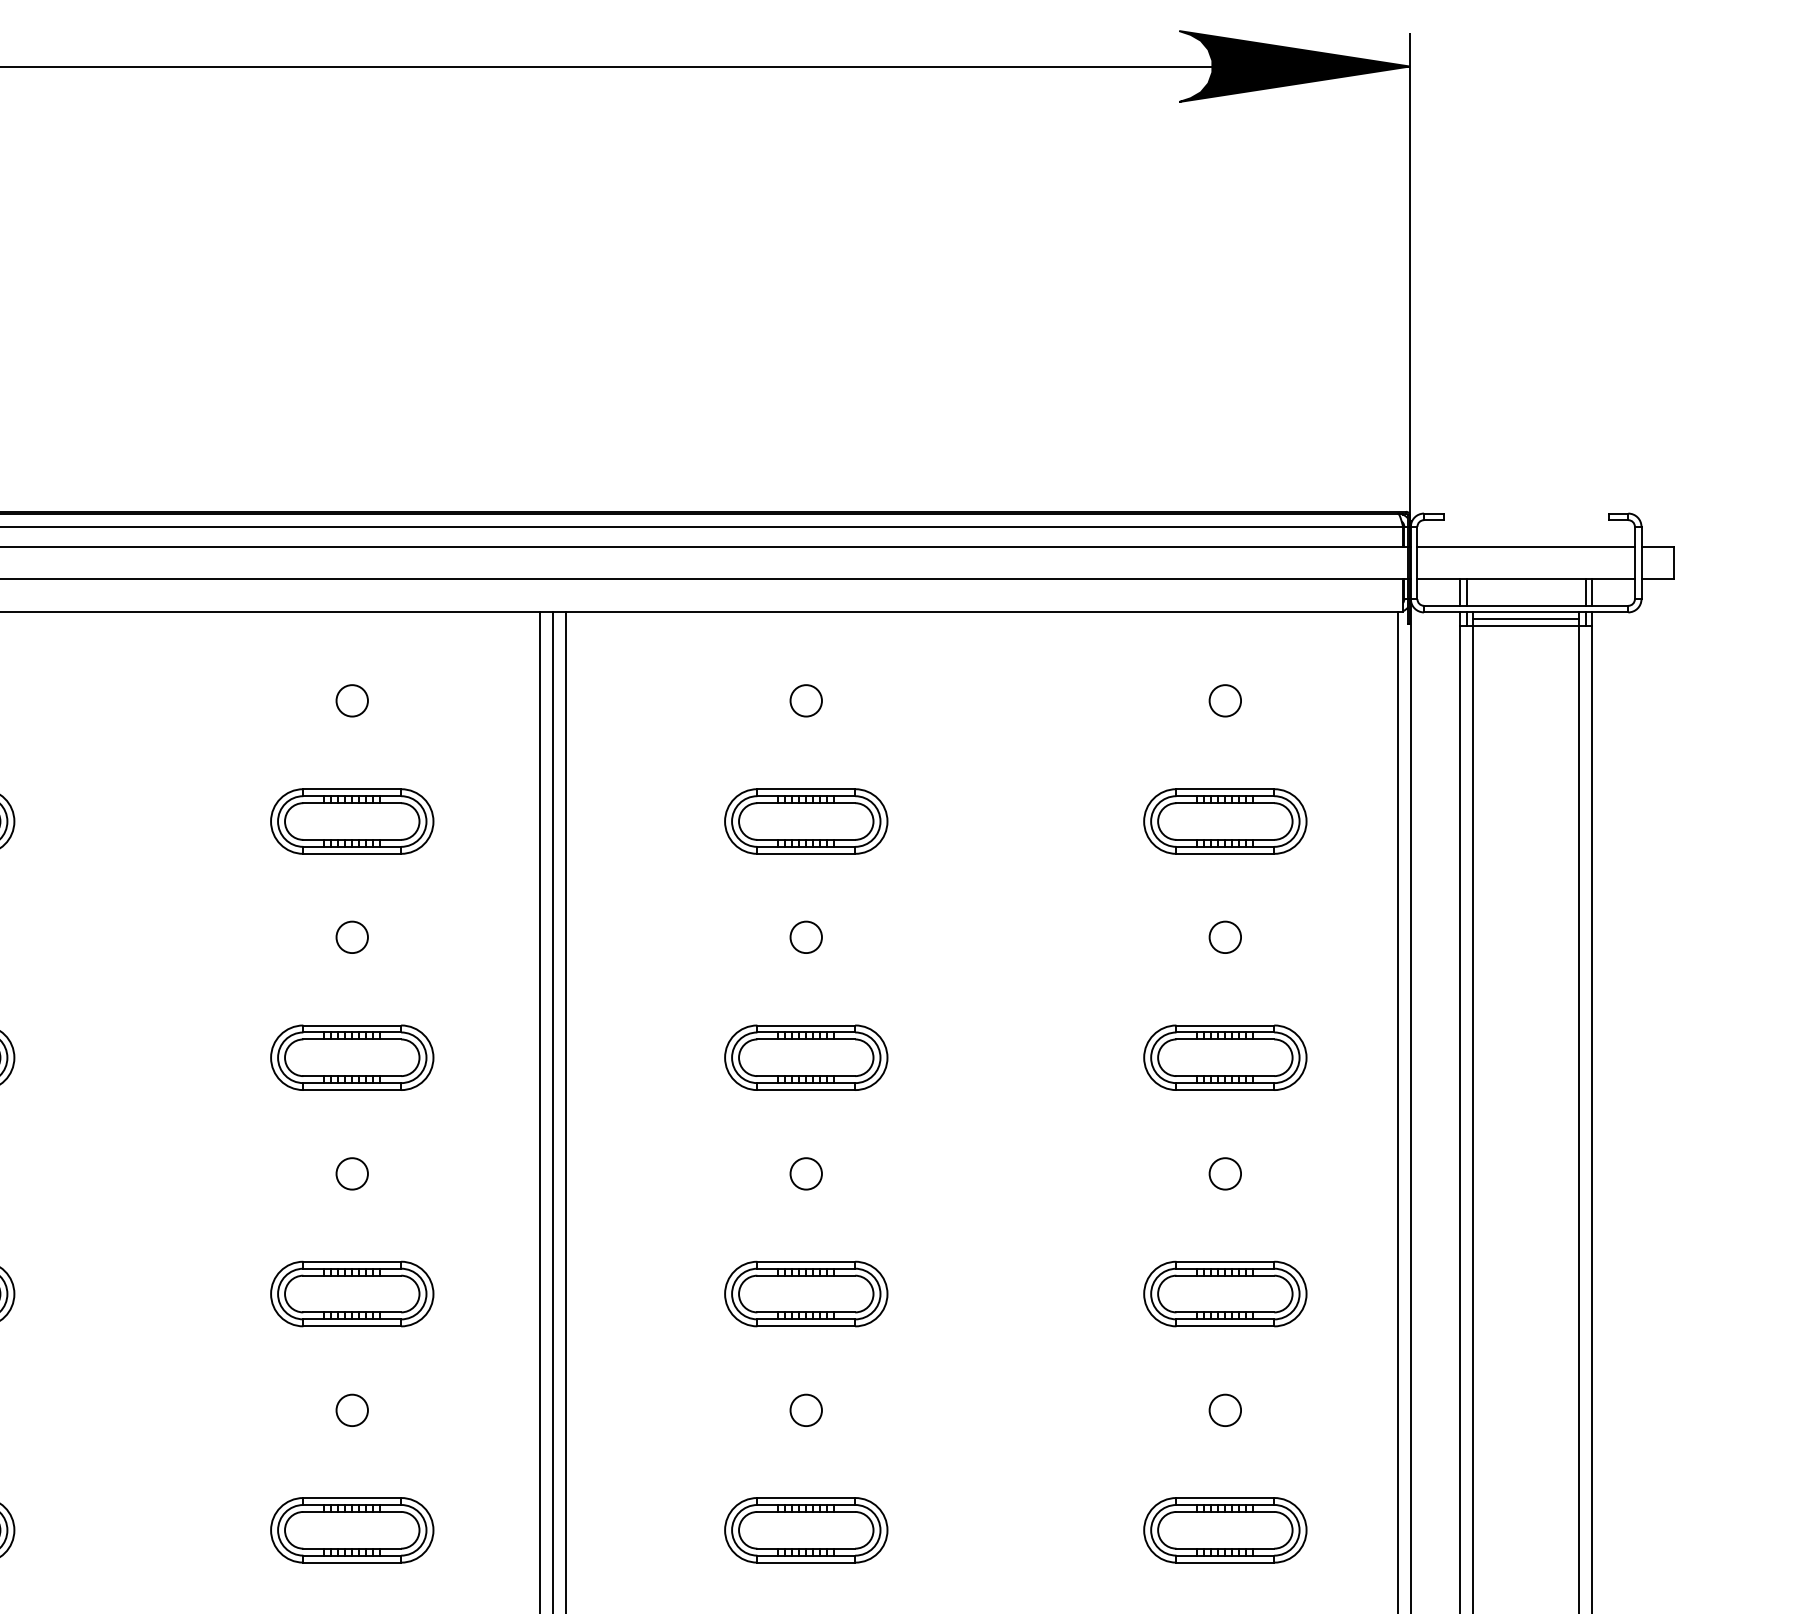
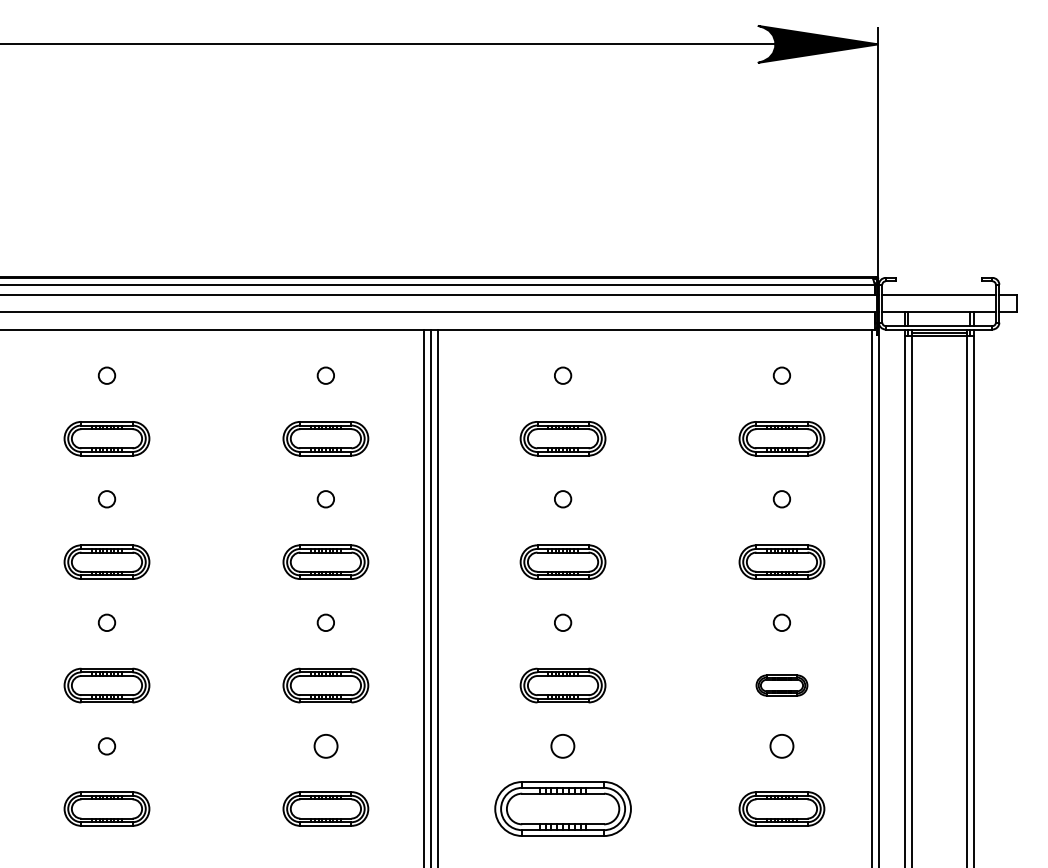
part: (1224, 1293) -> (781, 685), size x0.6
circle: (351, 1410) -> (325, 746), size x1.4
circle: (807, 1410) -> (563, 746), size x1.4
circle: (1224, 1410) -> (781, 746), size x1.4
part: (805, 1529) -> (562, 808), size x1.6

